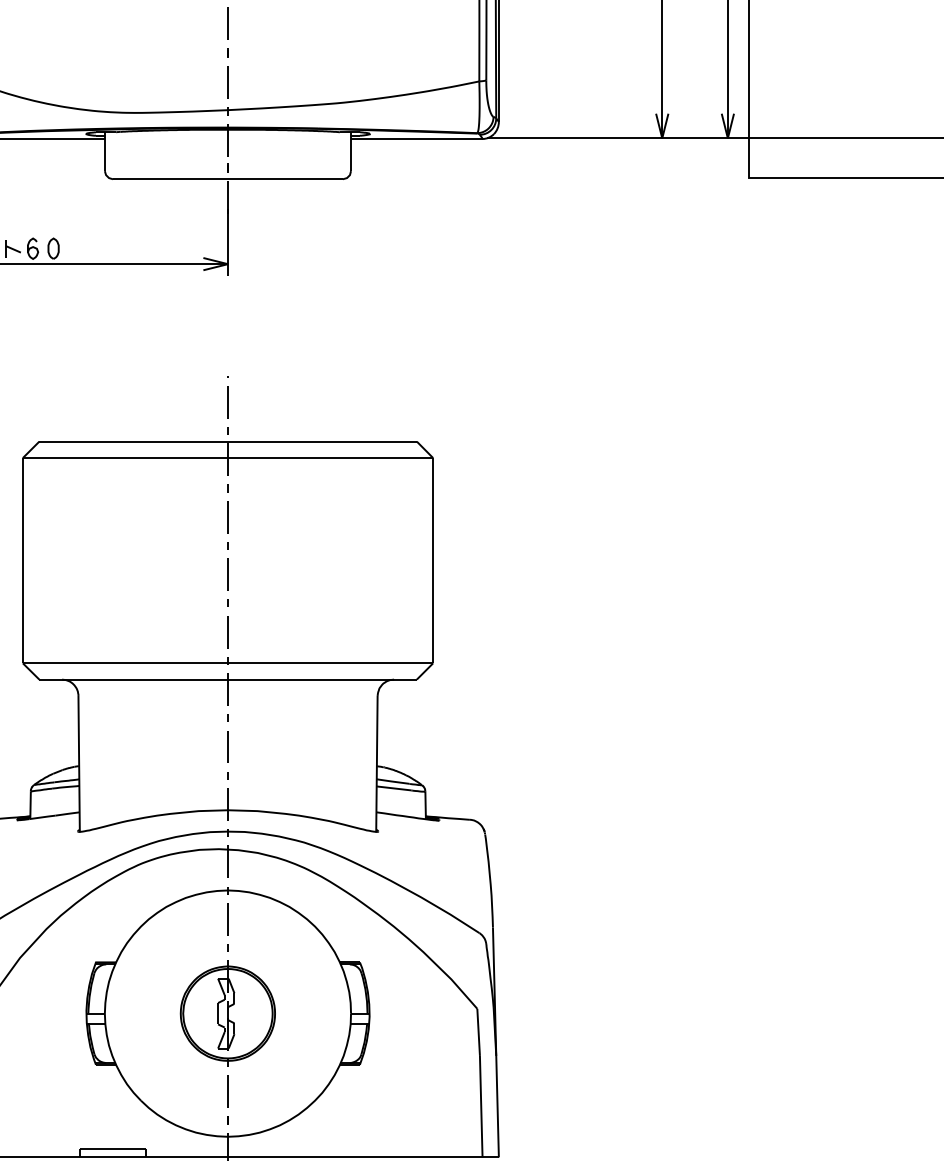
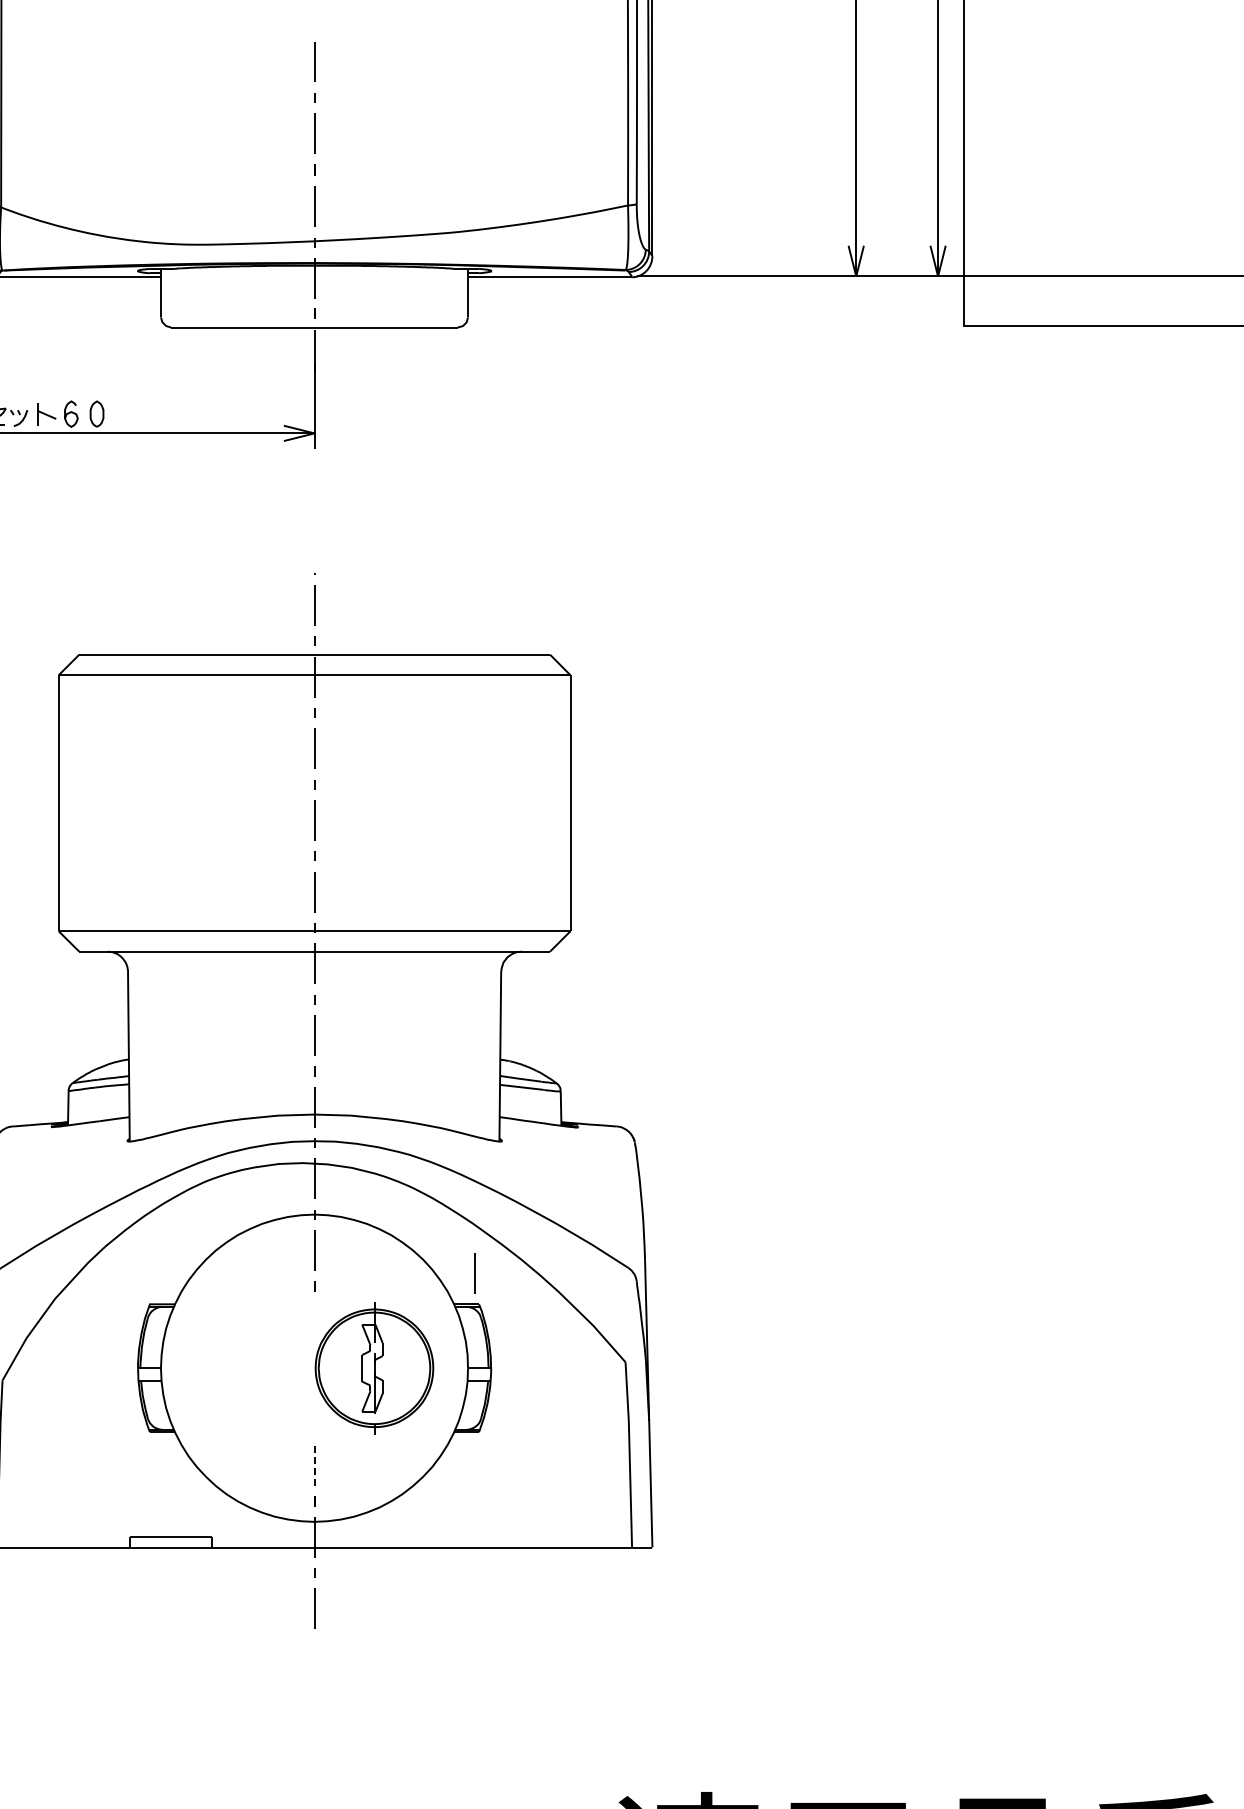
line: (356, 937) -> (474, 1273), added
part: (227, 1013) -> (374, 1368), moved
line: (227, 1091) -> (314, 1465), solid -> dashed

